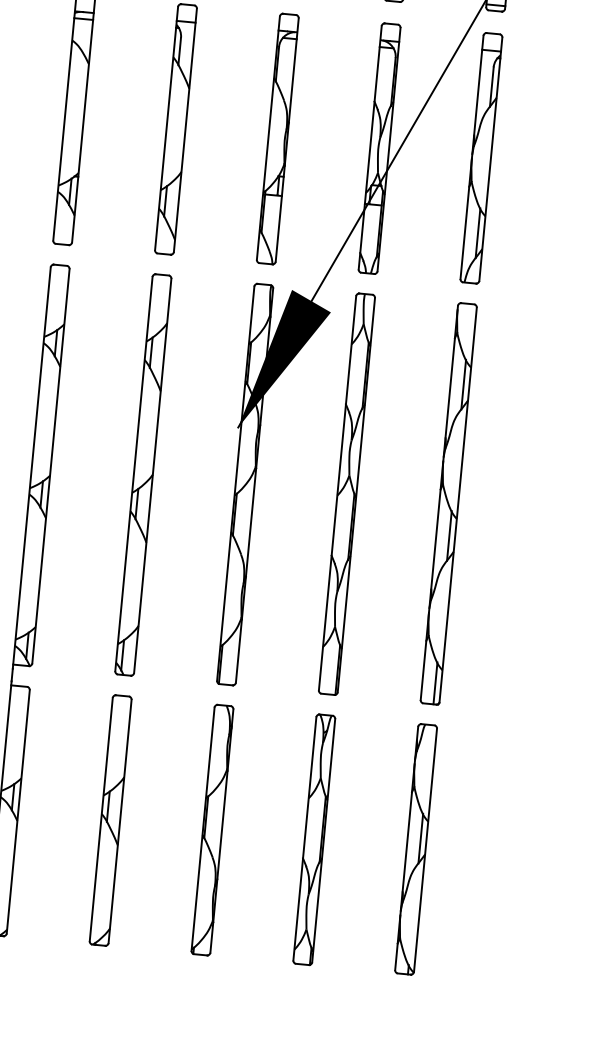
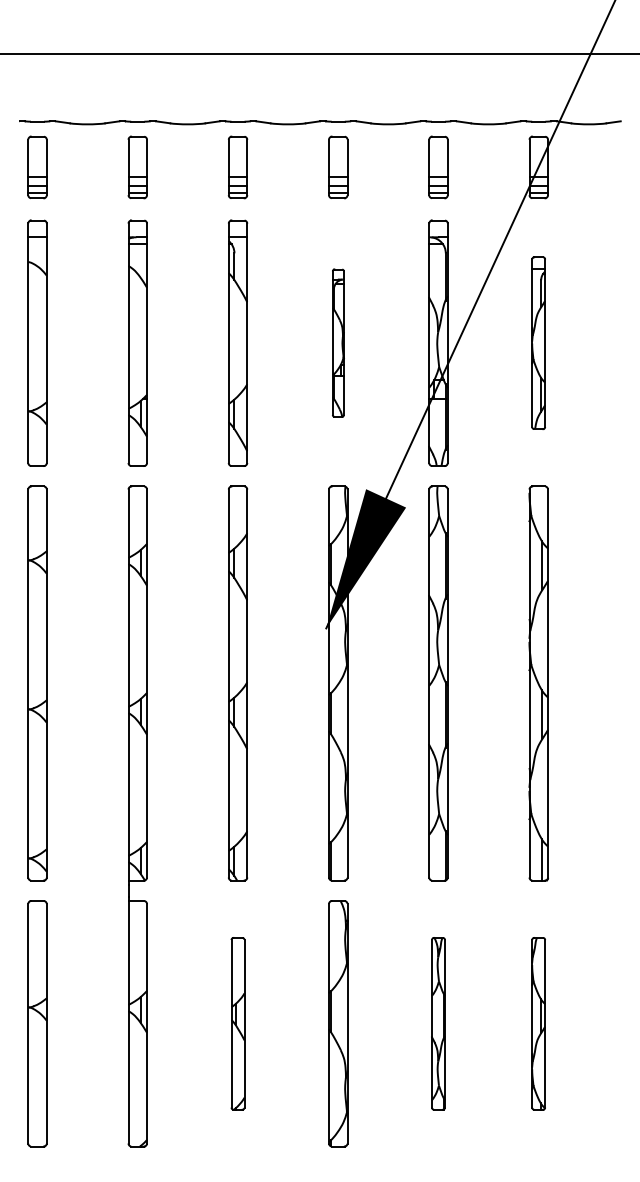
part: (278, 138) -> (338, 342), size x0.6
part: (481, 157) -> (538, 342), size x0.7
part: (110, 820) -> (237, 1023), size x0.7
part: (314, 839) -> (438, 1023), size x0.7
part: (415, 849) -> (538, 1023), size x0.7

